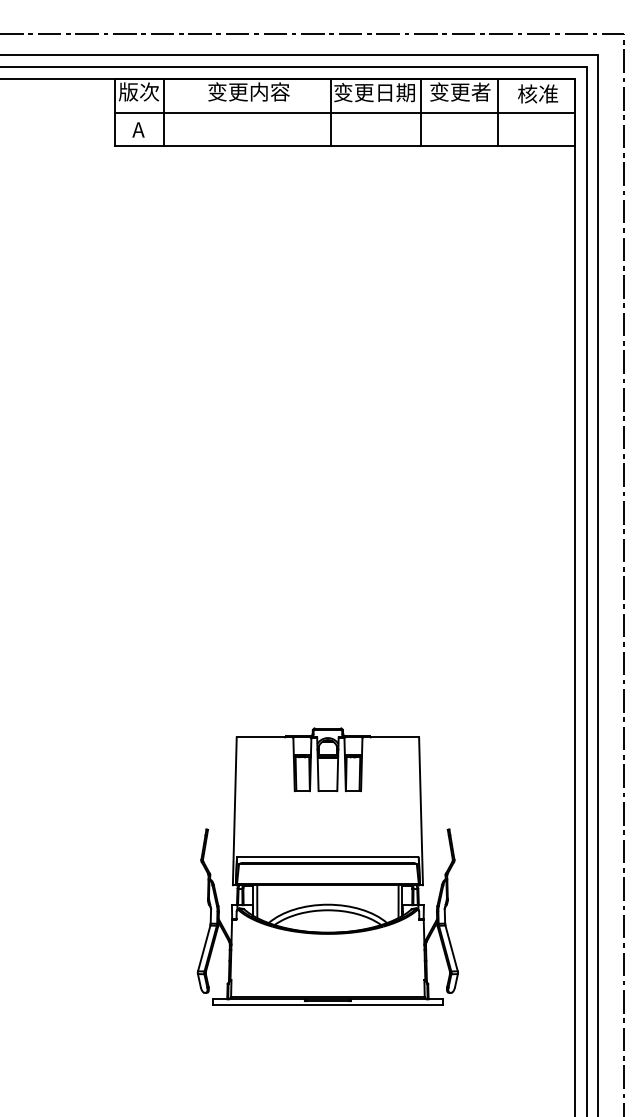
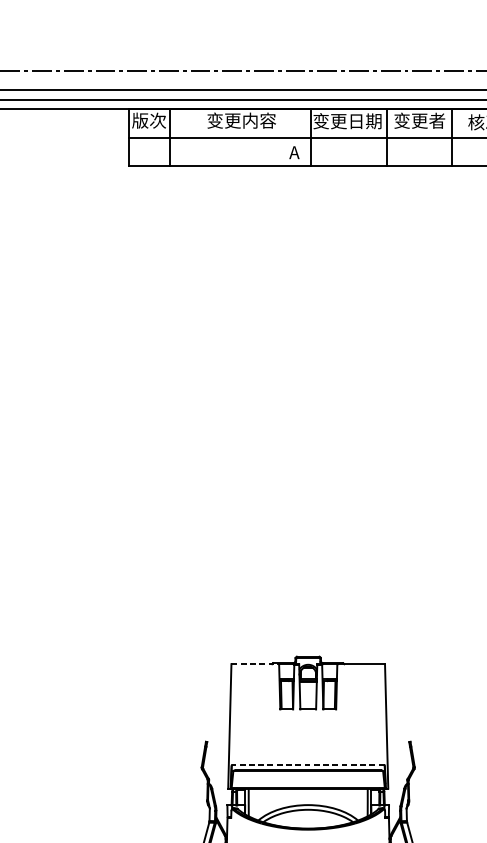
text: (138, 129) -> (294, 152), moved
line: (264, 737) -> (254, 664), solid -> dashed
line: (327, 857) -> (307, 765), solid -> dashed

